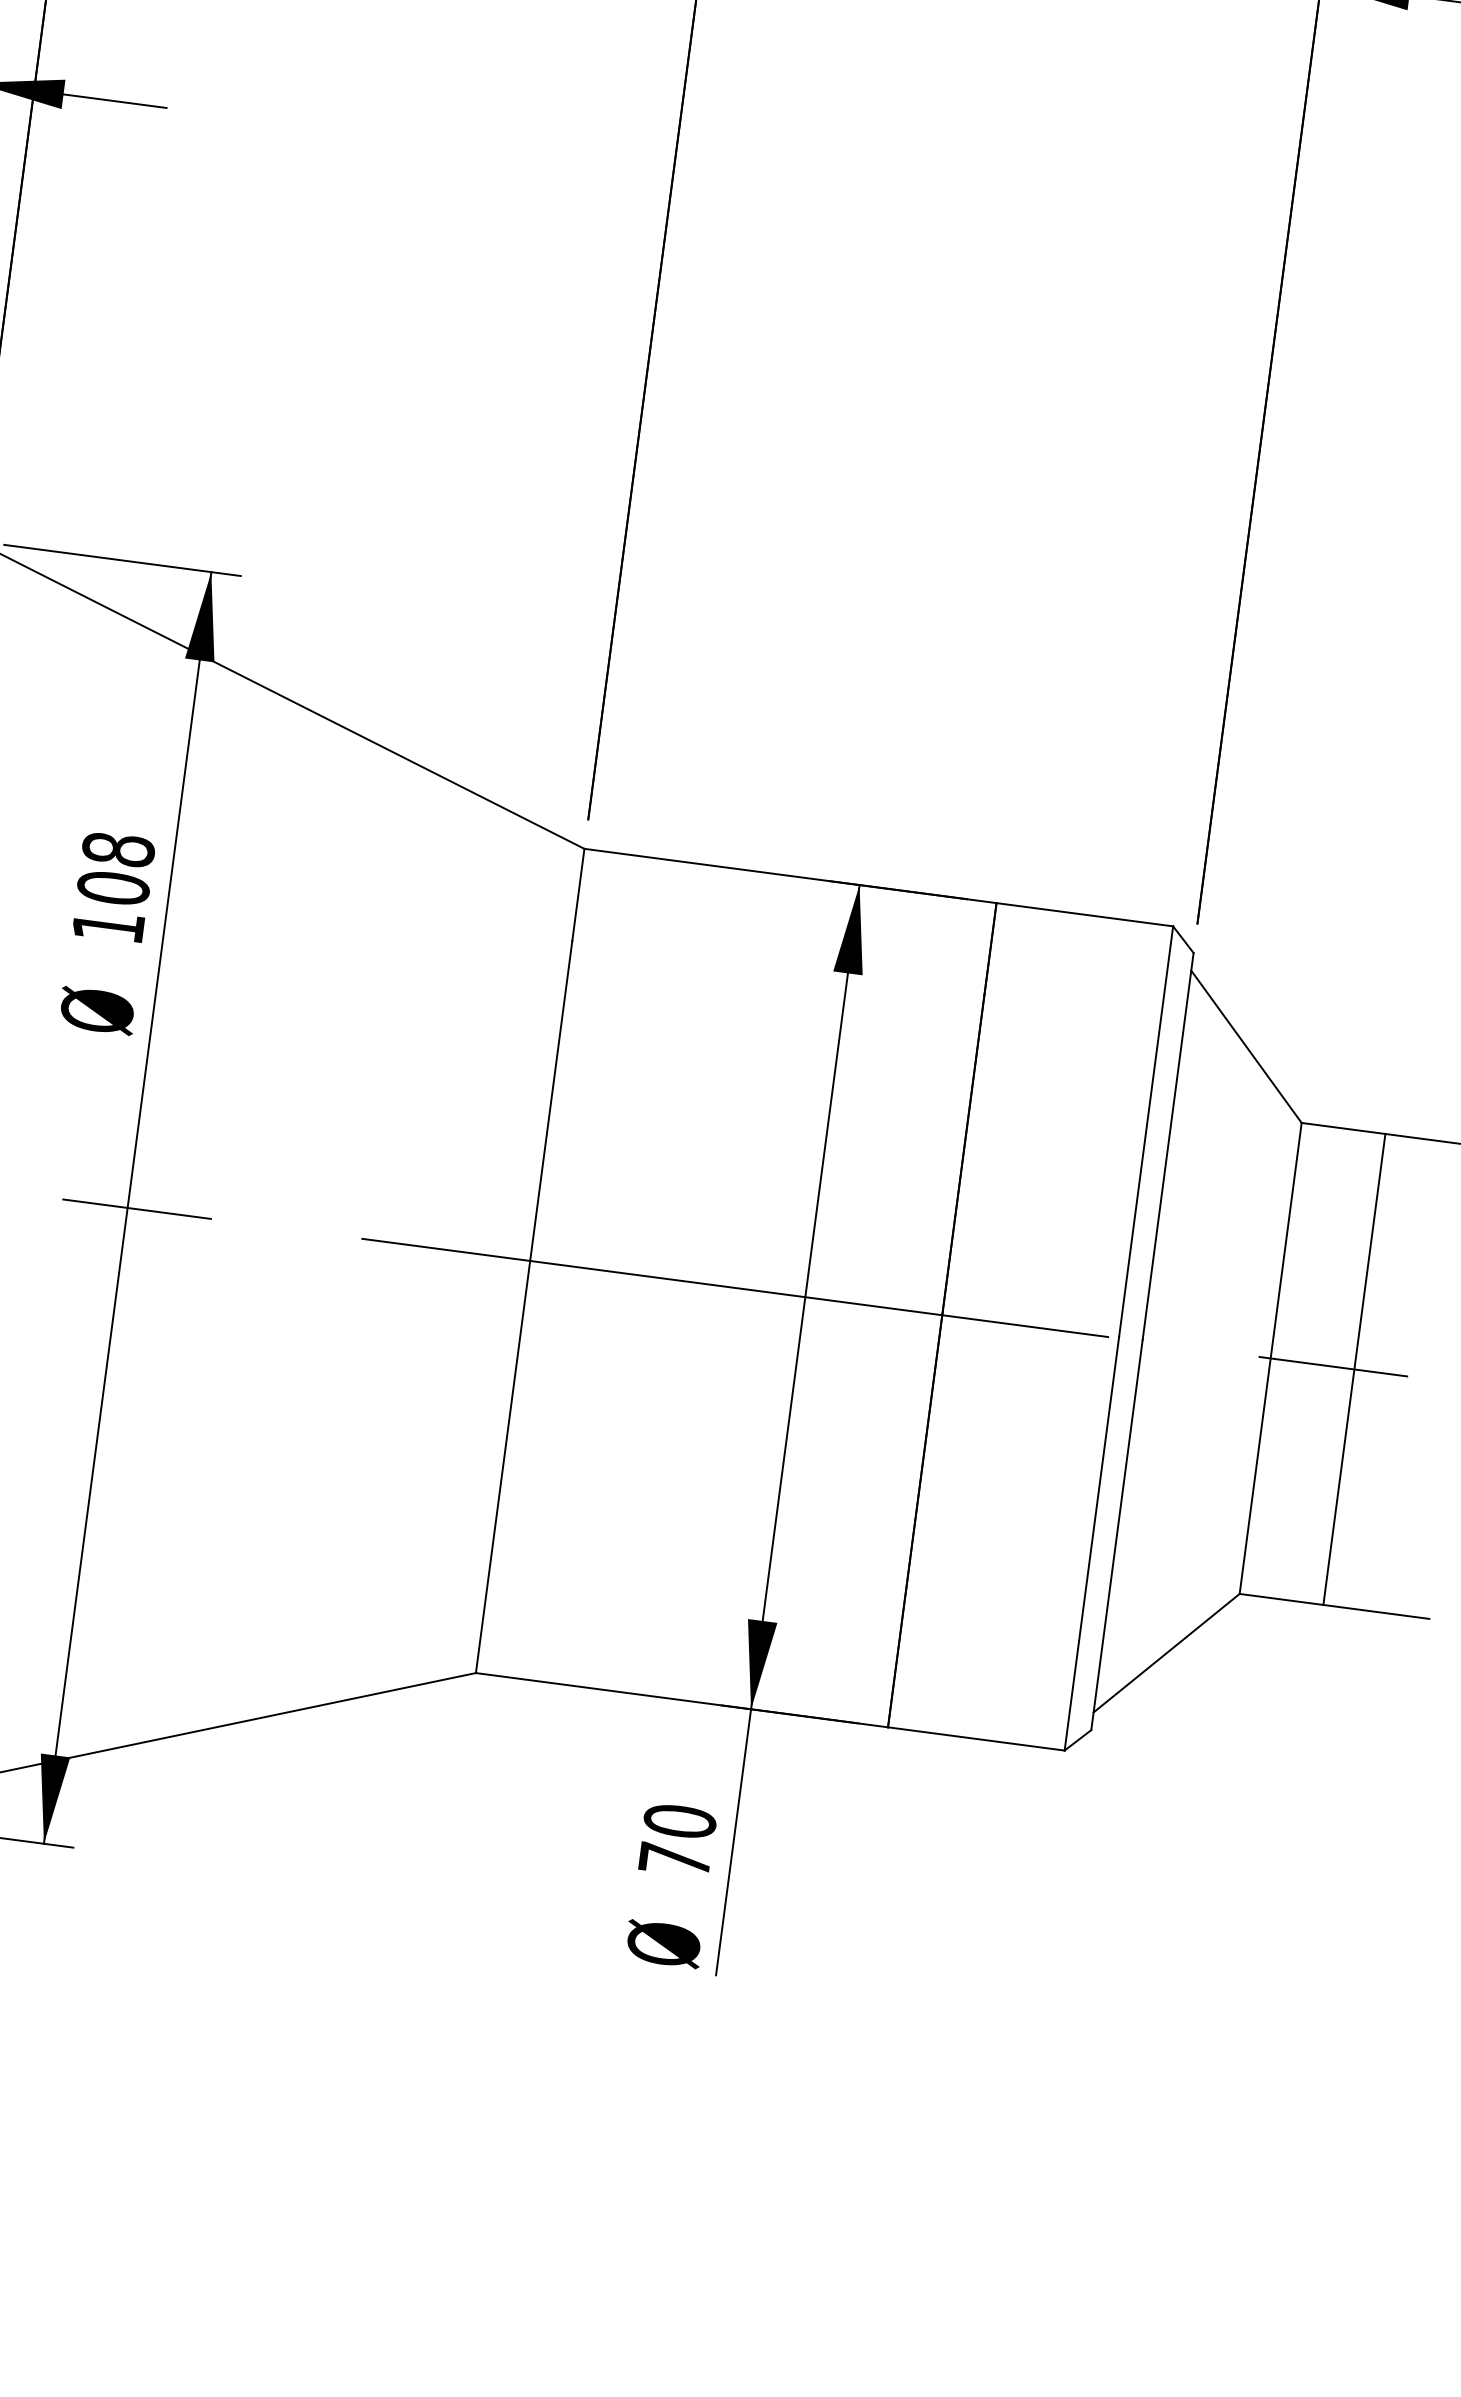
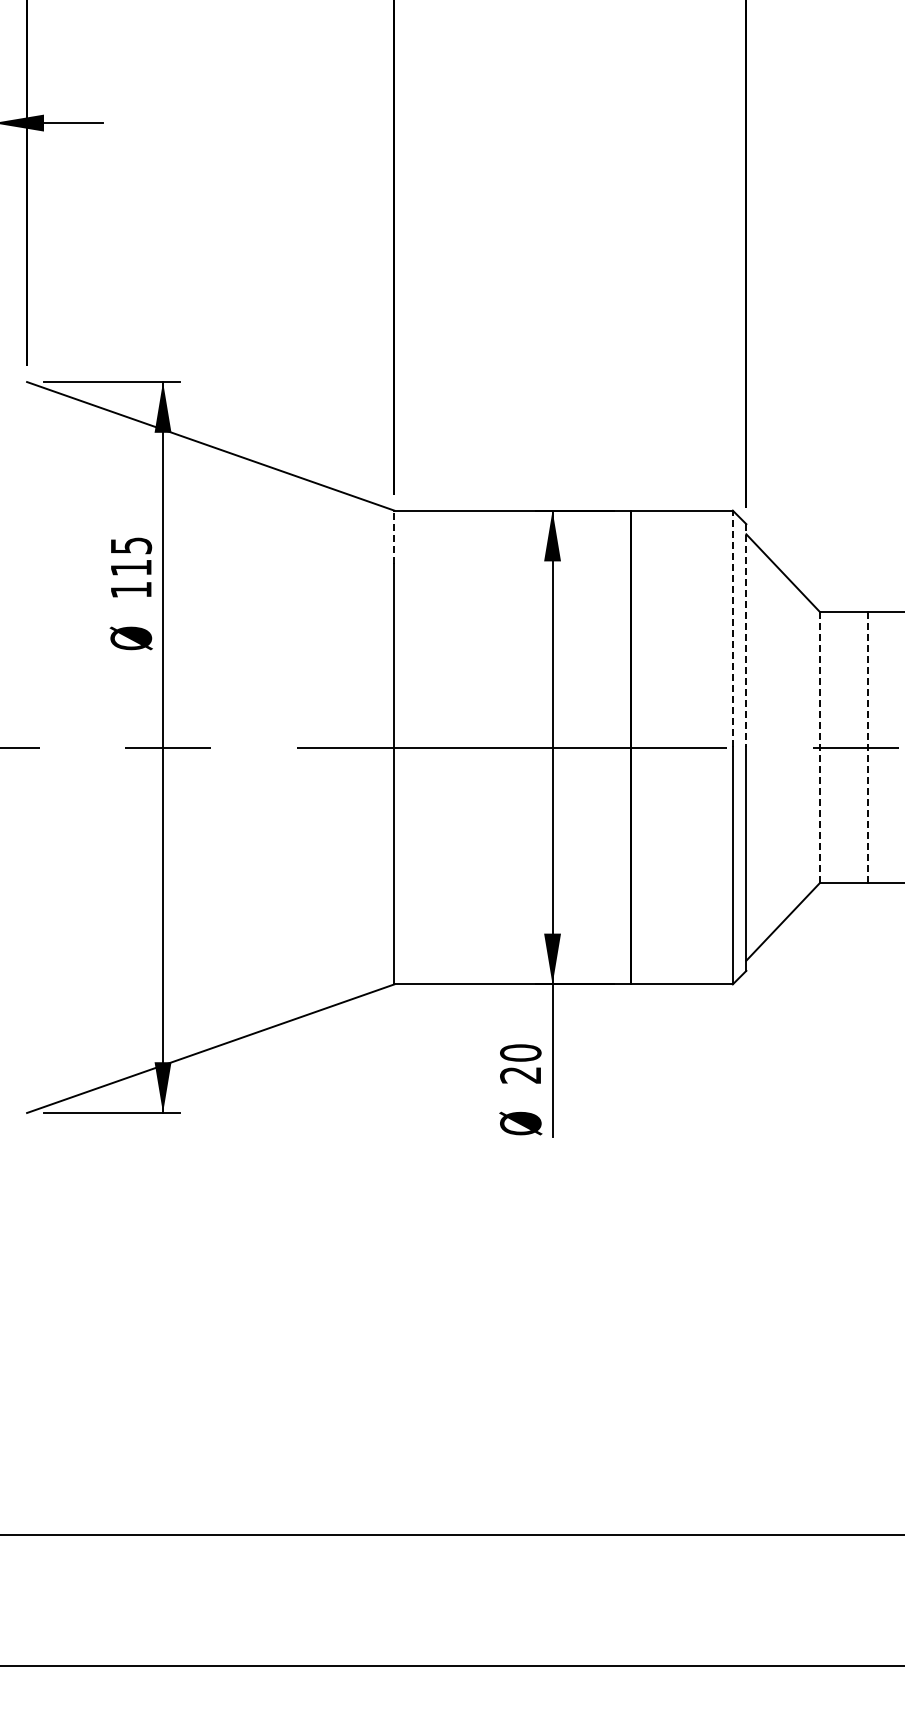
text: (116, 868) -> (131, 556), 108 -> 115
line: (578, 893) -> (394, 536), solid -> dashed
line: (1145, 1131) -> (732, 628), solid -> dashed
line: (1168, 1146) -> (746, 635), solid -> dashed
line: (1271, 1358) -> (820, 747), solid -> dashed
line: (1354, 1369) -> (868, 747), solid -> dashed
text: (674, 1860) -> (520, 1075), 70 -> 20

